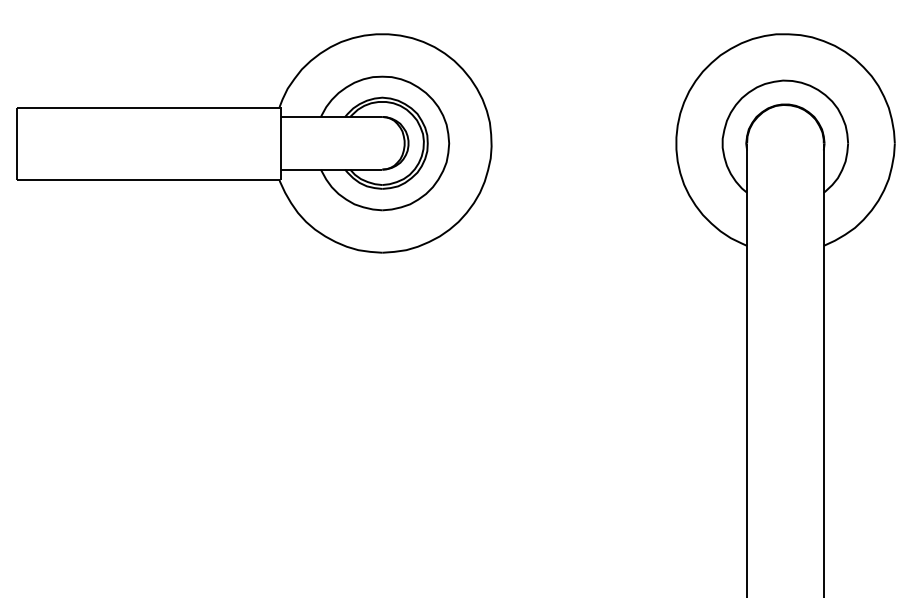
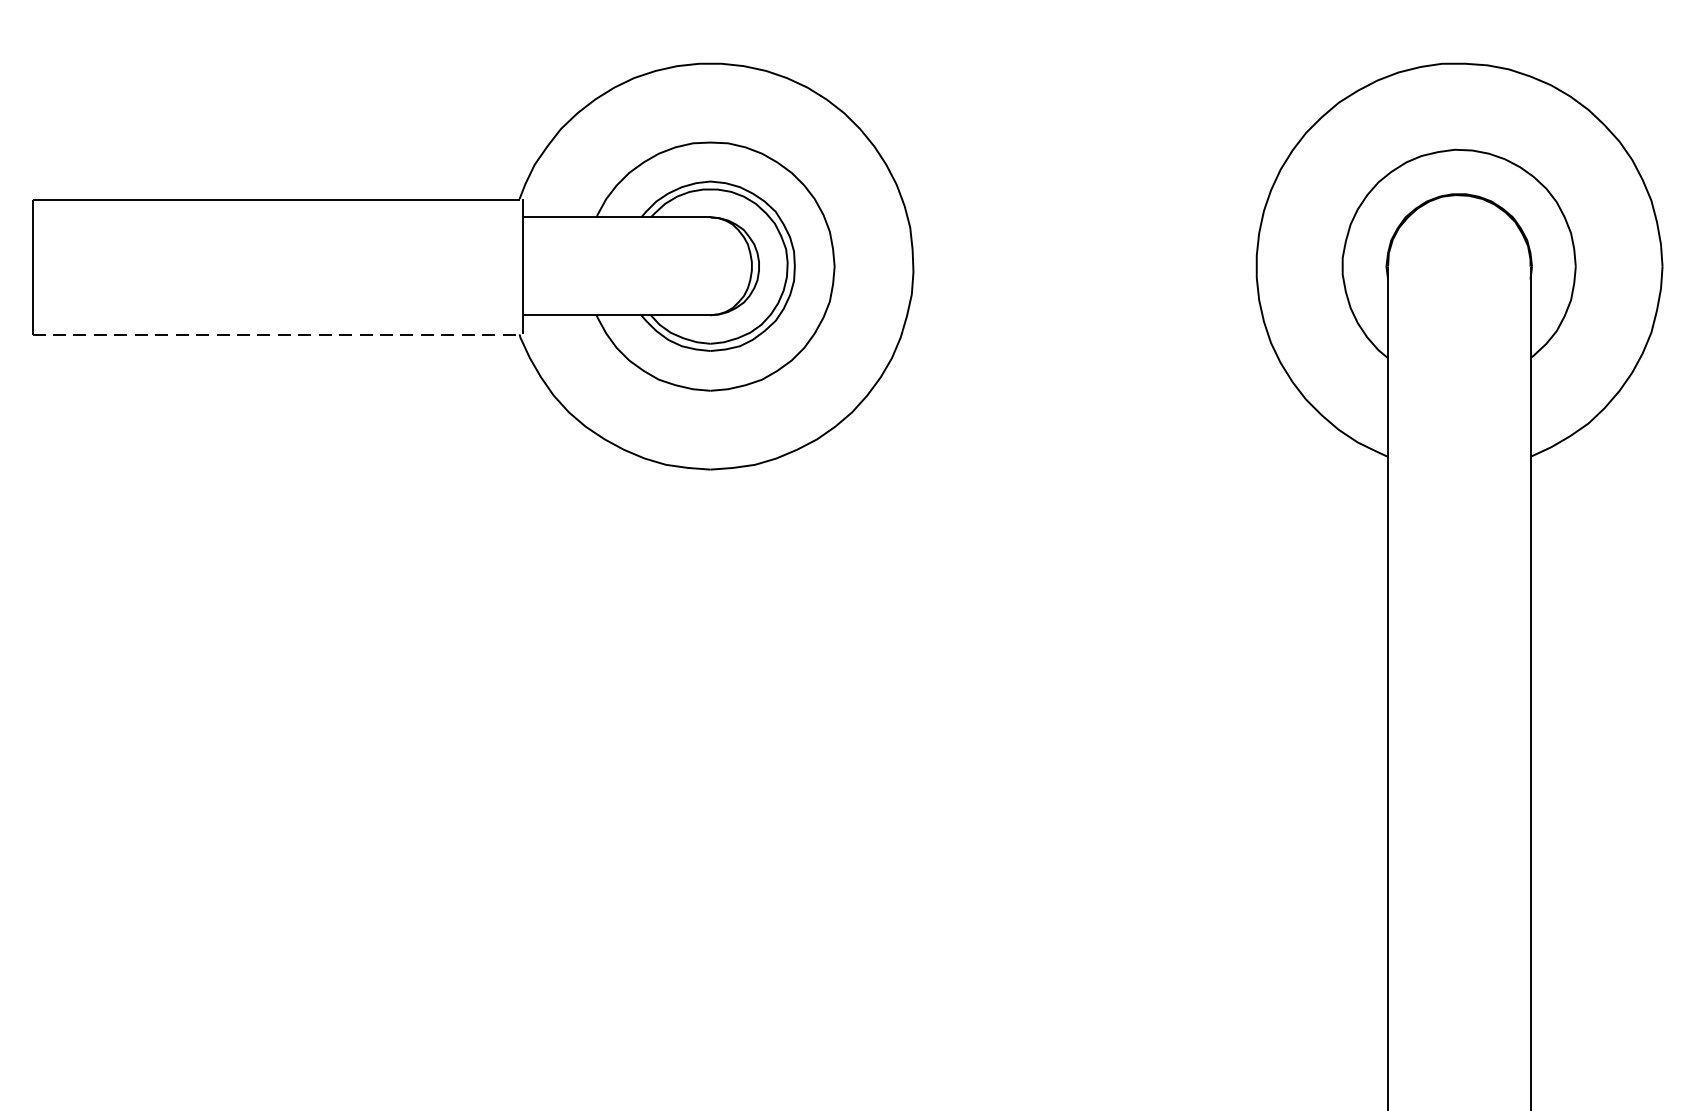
line: (149, 180) -> (277, 335), solid -> dashed

